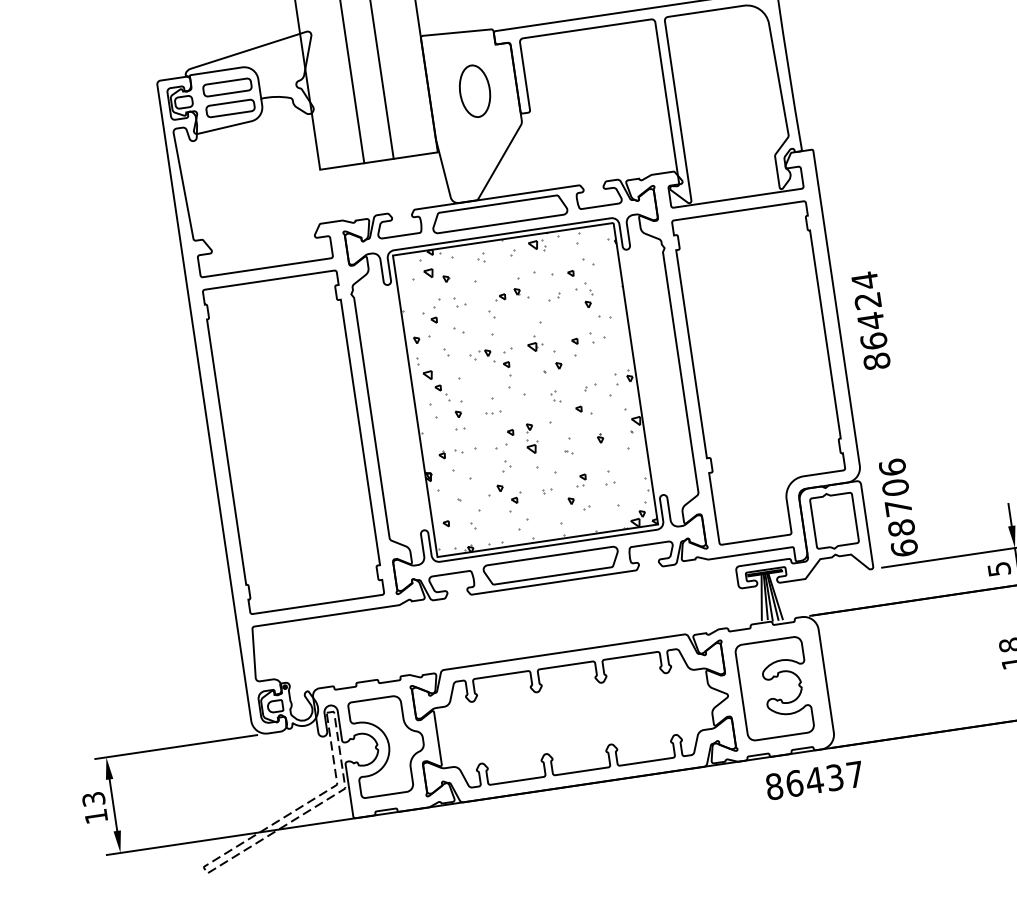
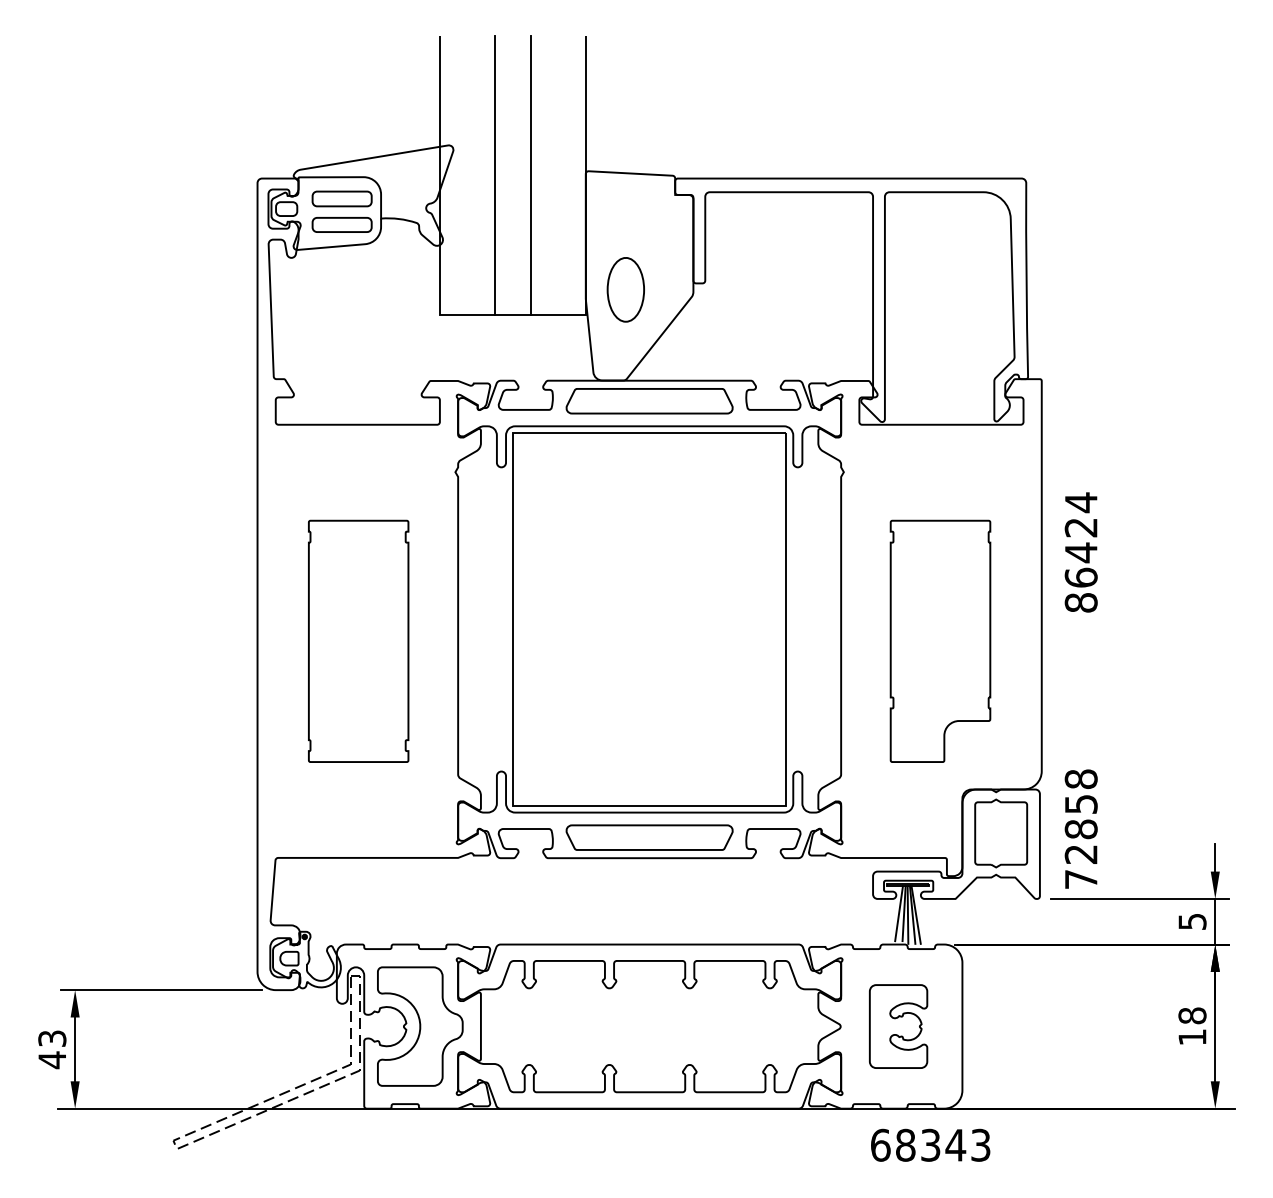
part: (474, 91) -> (625, 289), moved
text: (870, 321) -> (1080, 552), moved
part: (762, 373) -> (940, 641), size x0.6
hatch: (525, 390) -> (649, 619), removed
part: (293, 442) -> (358, 641), size x0.6
text: (898, 508) -> (1080, 829), 68706 -> 72858
part: (774, 688) -> (898, 1026), size x0.7
text: (814, 780) -> (930, 1144), 86437 -> 68343
text: (95, 816) -> (51, 1060), 13 -> 43

